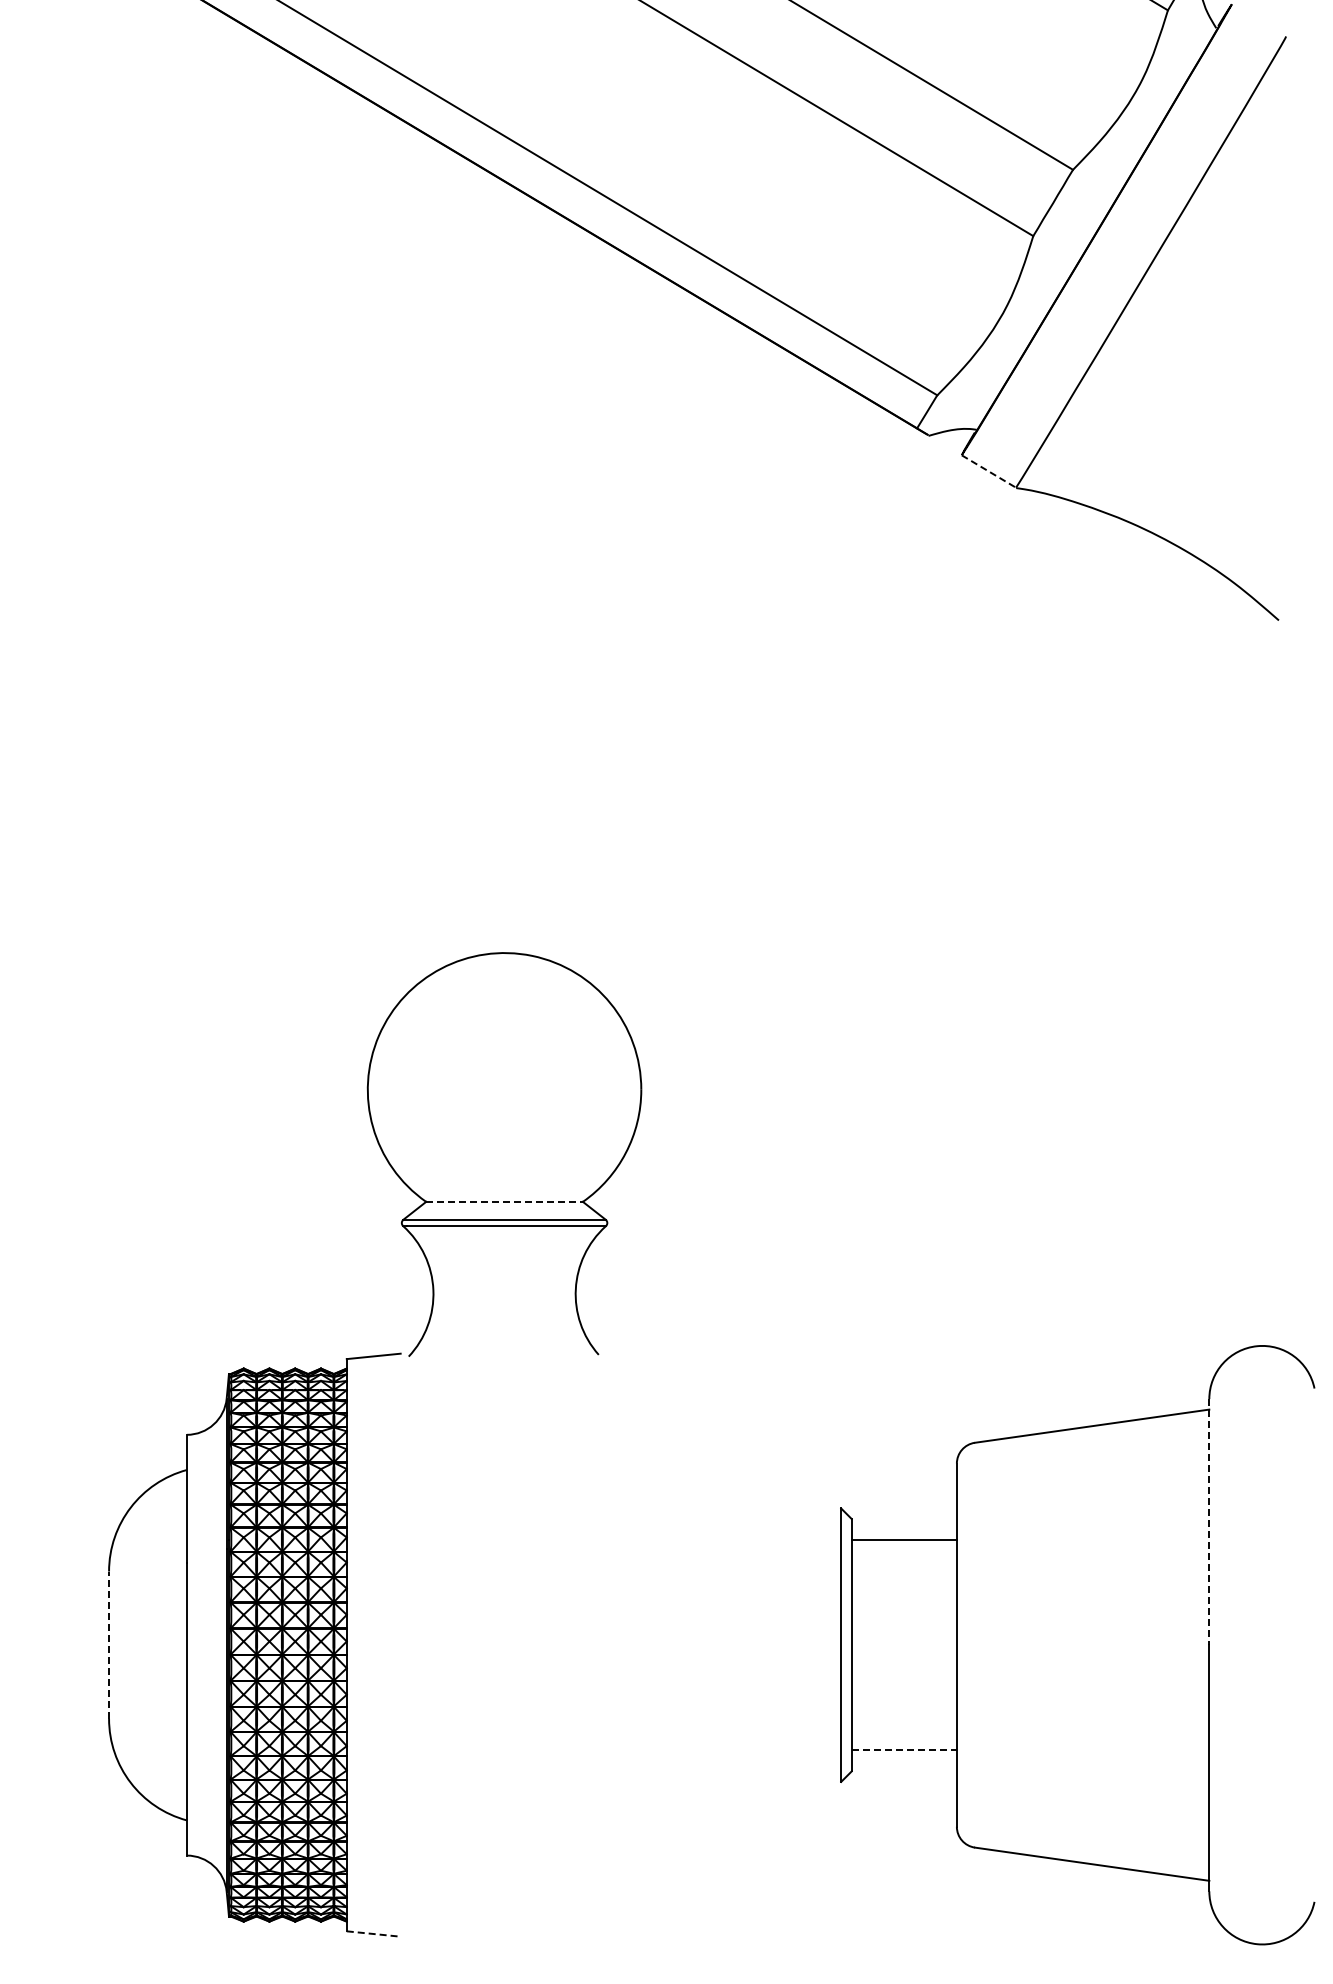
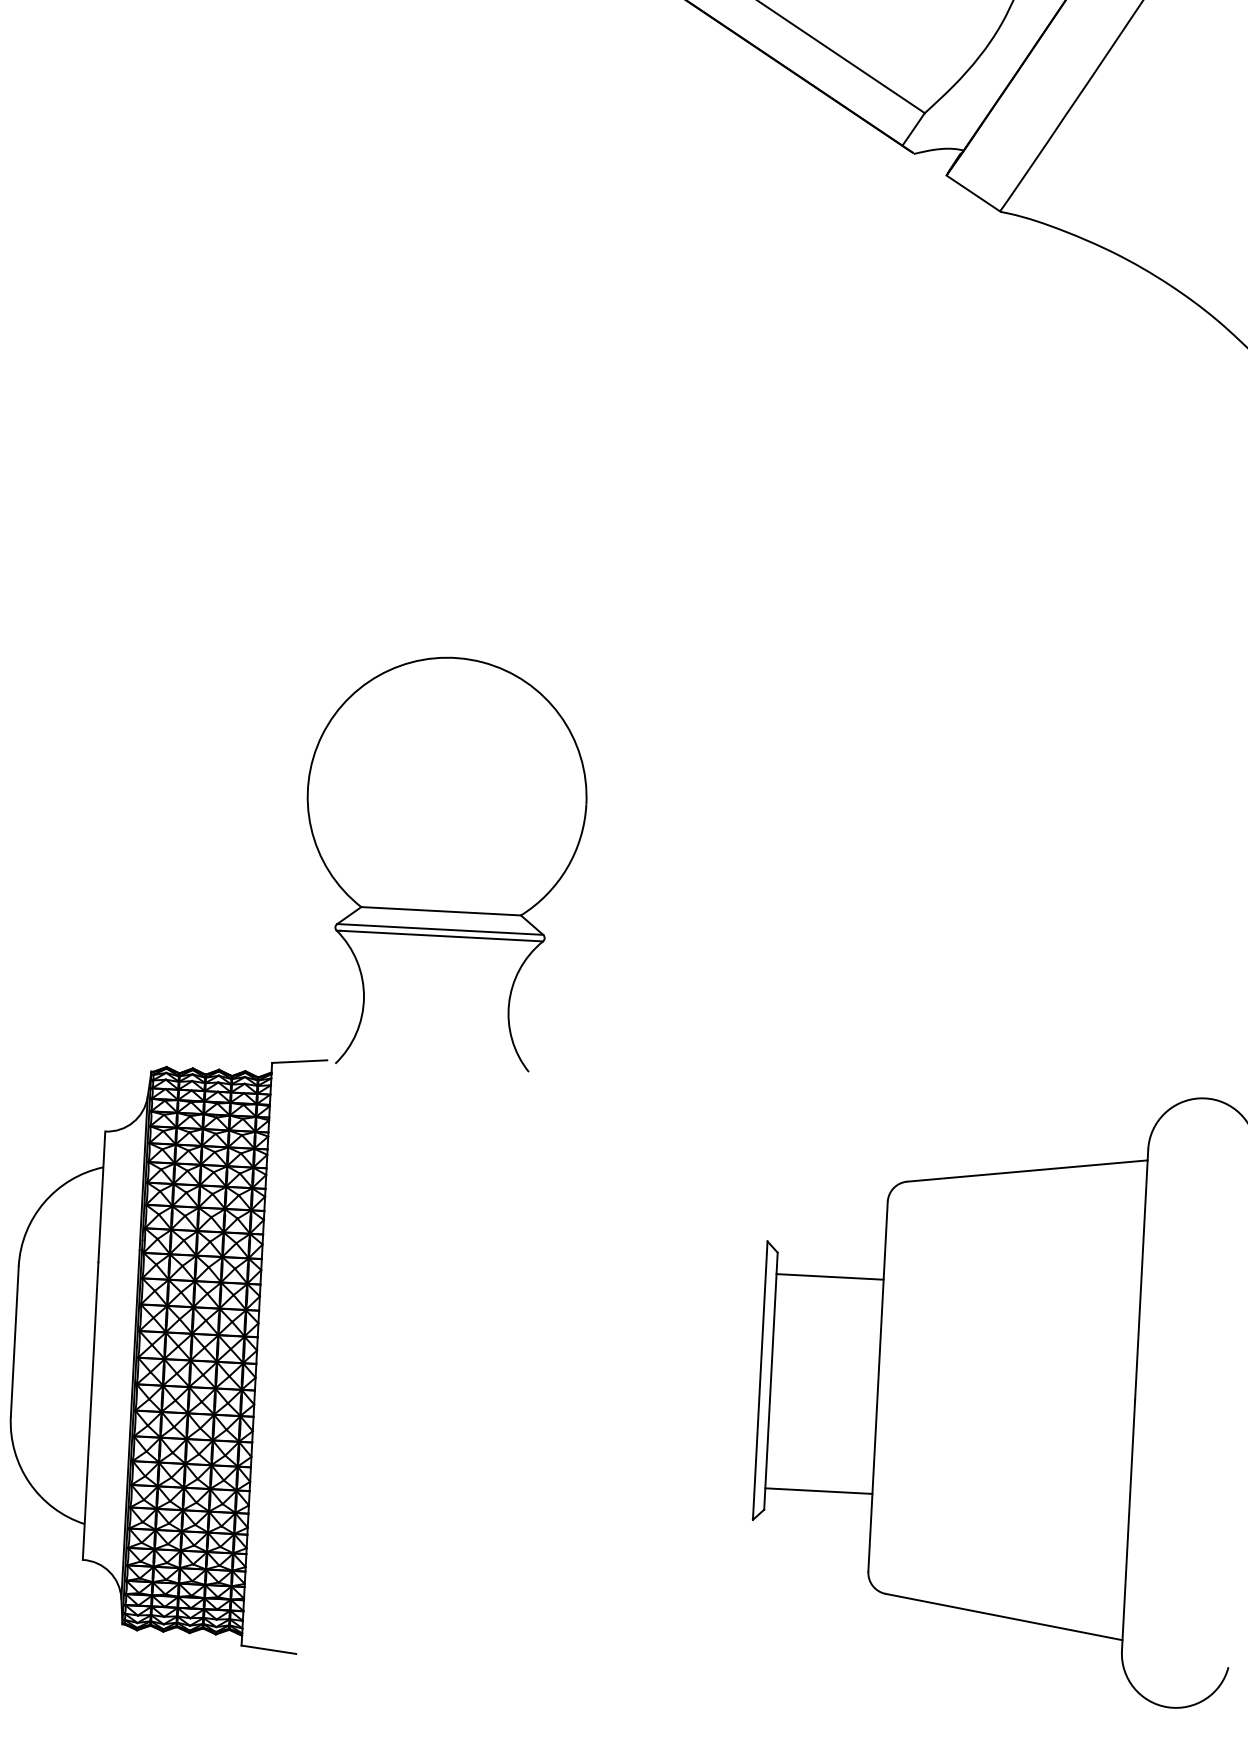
line: (988, 471) -> (972, 193), dashed -> solid
line: (505, 1201) -> (442, 910), dashed -> solid
line: (1209, 1522) -> (1141, 1275), dashed -> solid
line: (109, 1645) -> (15, 1341), dashed -> solid
line: (904, 1750) -> (819, 1491), dashed -> solid
line: (374, 1934) -> (269, 1650), dashed -> solid

